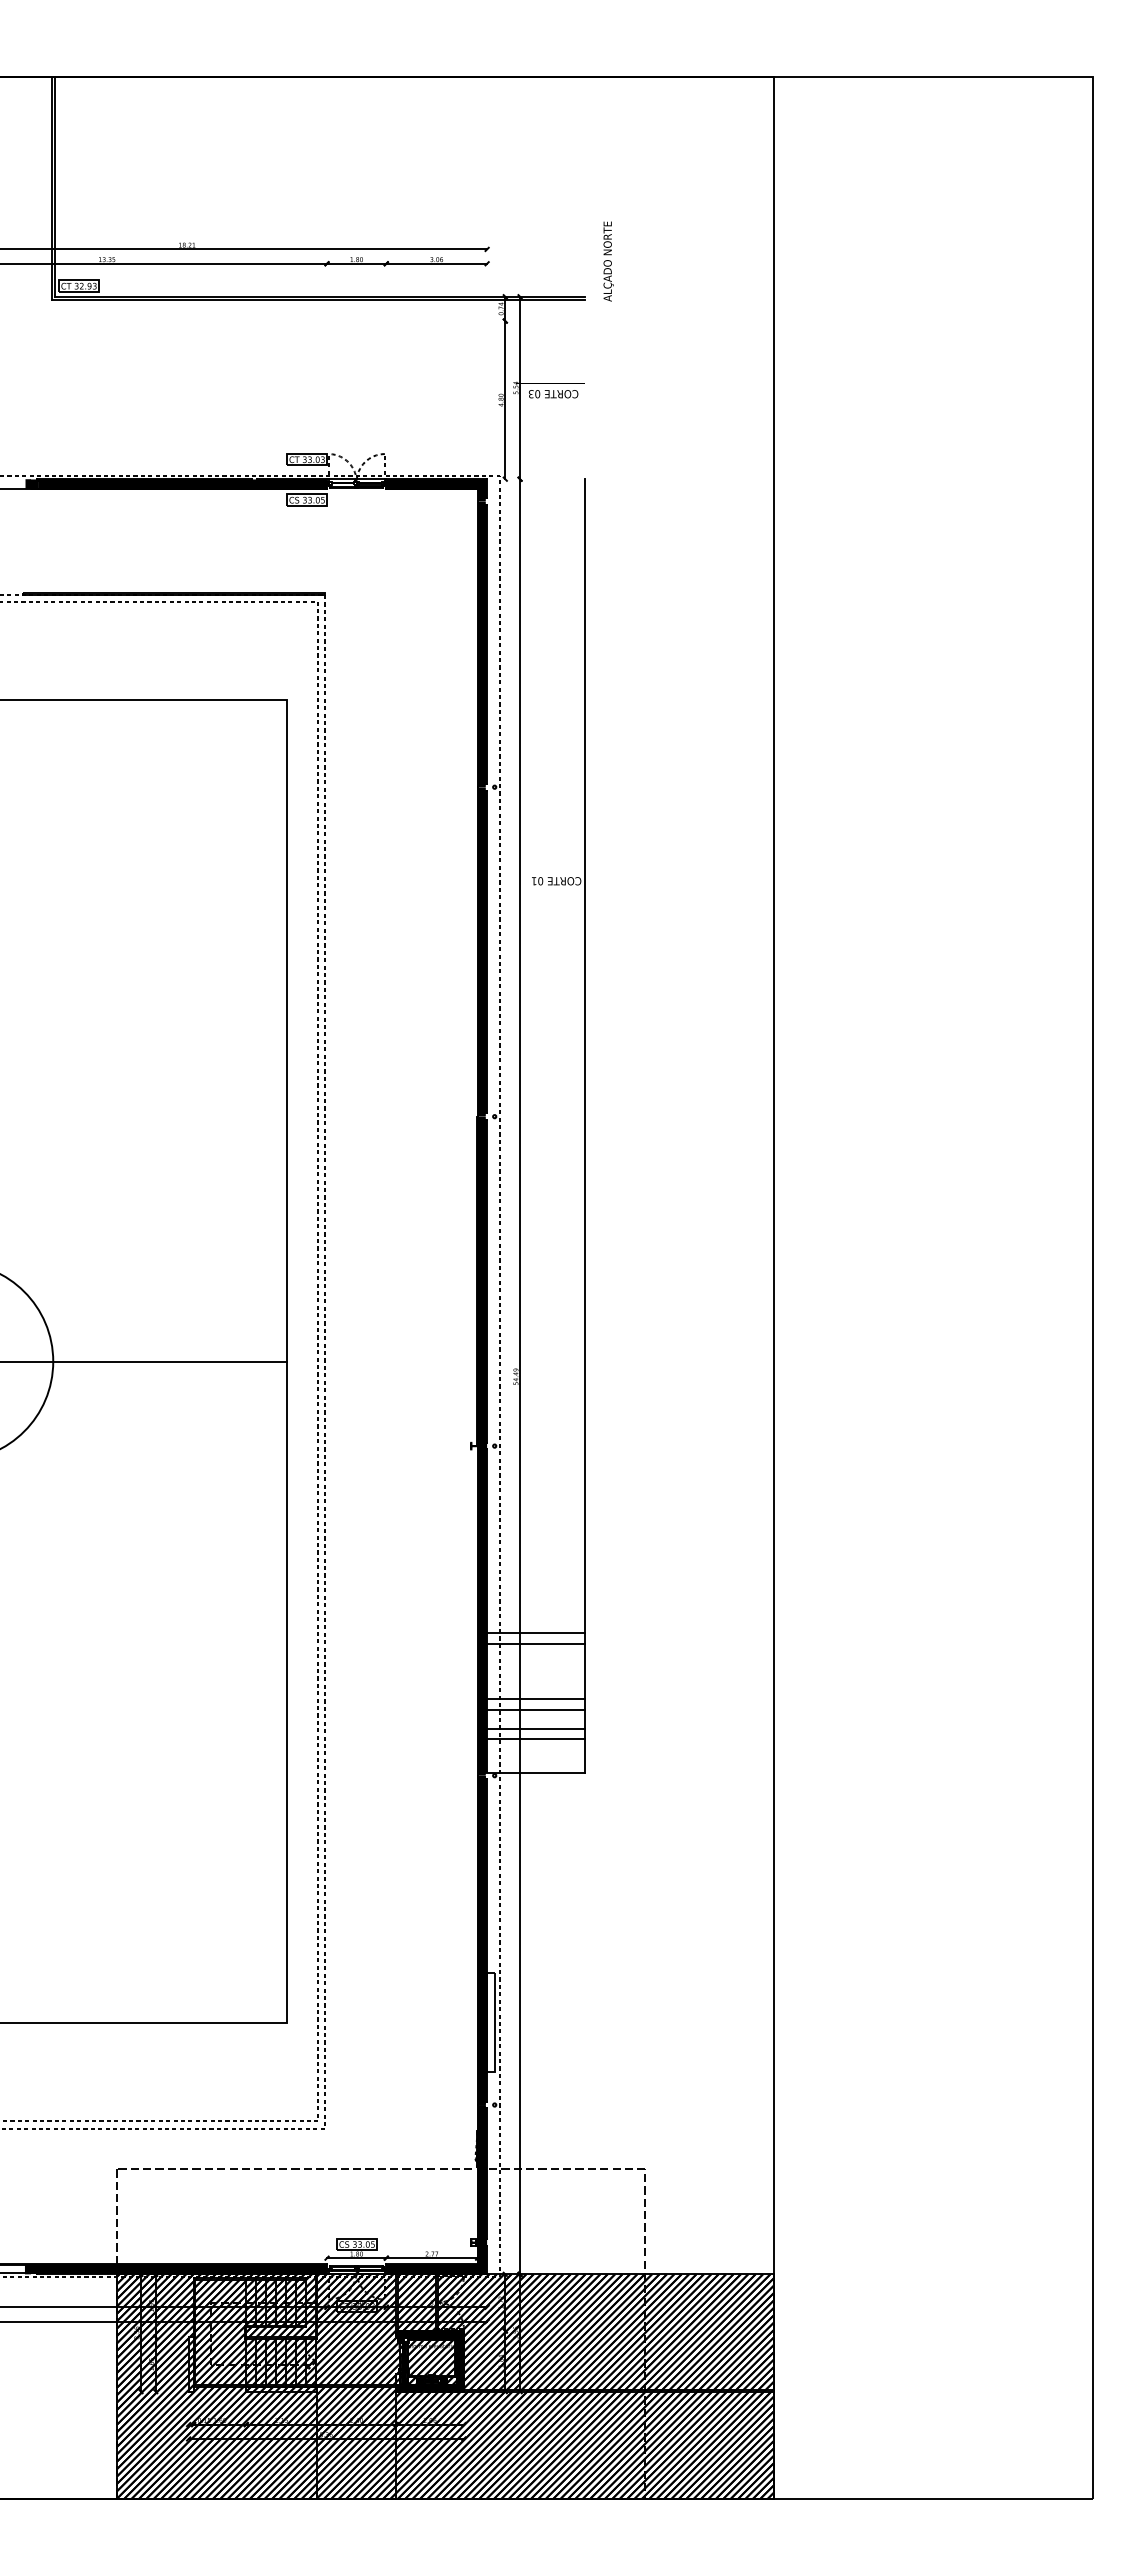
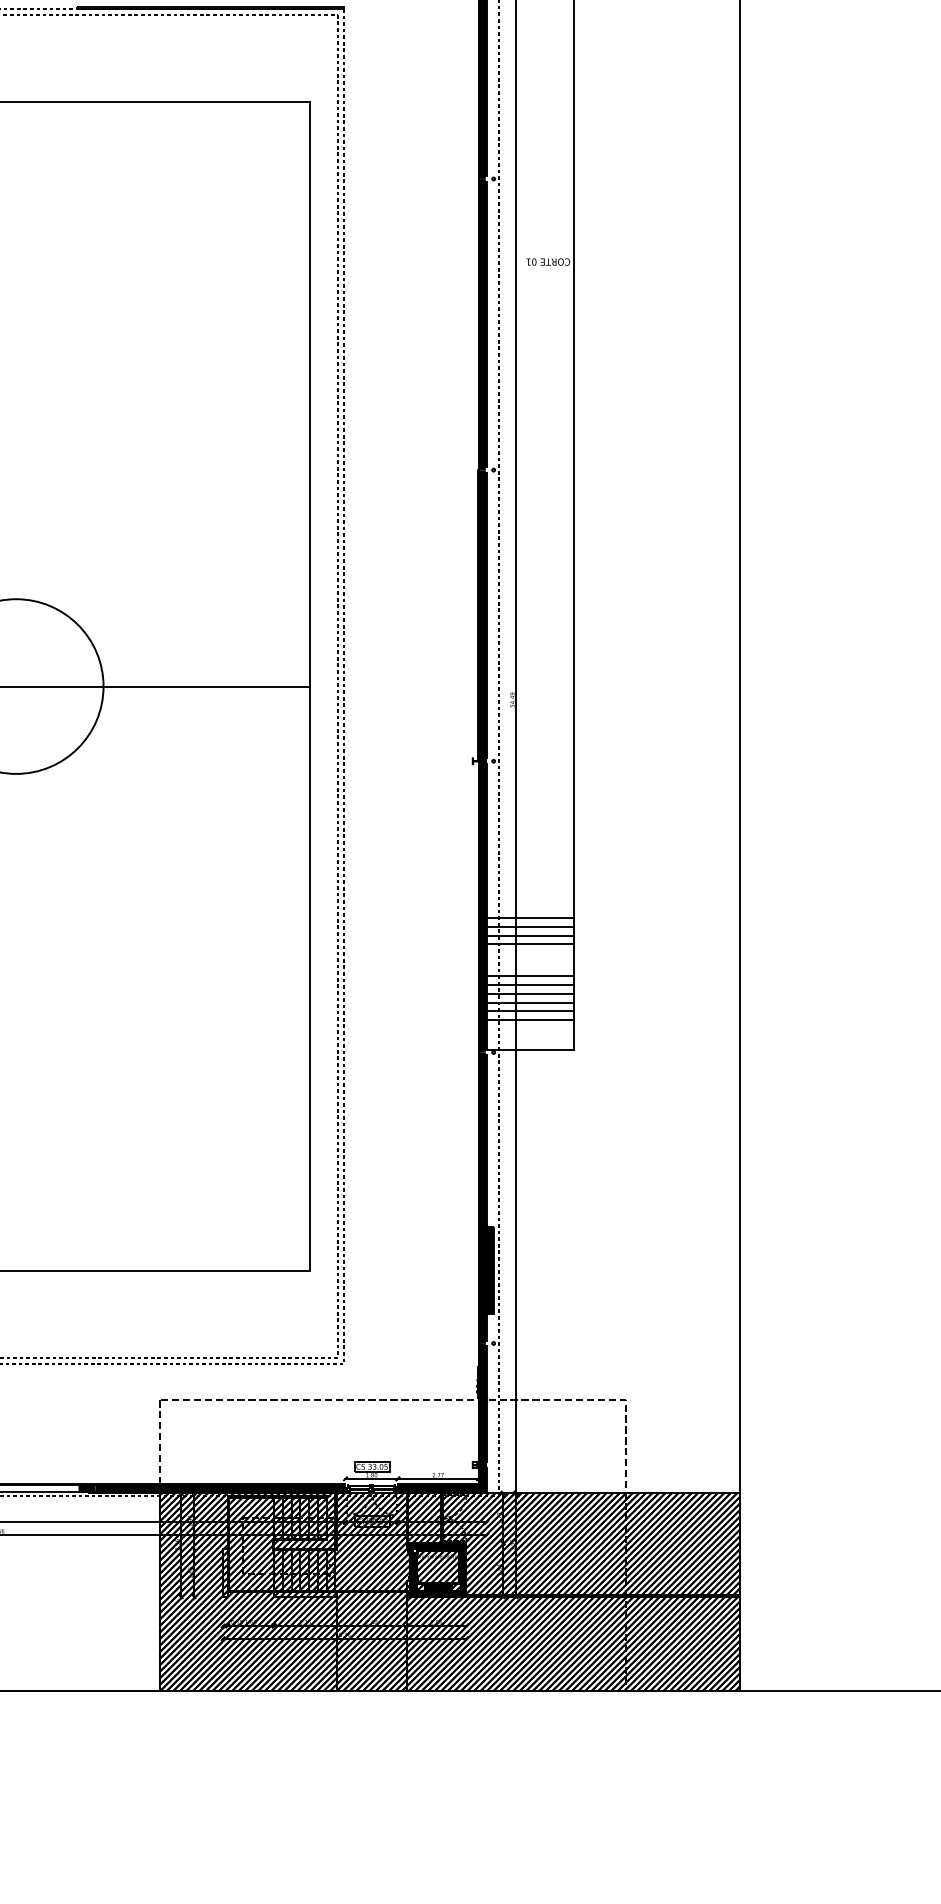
line: (536, 1623) -> (530, 918), added
line: (536, 1653) -> (530, 944), added
line: (536, 1689) -> (530, 976), added
line: (536, 1719) -> (530, 1002), added
hatch: (491, 2022) -> (490, 1270), added

